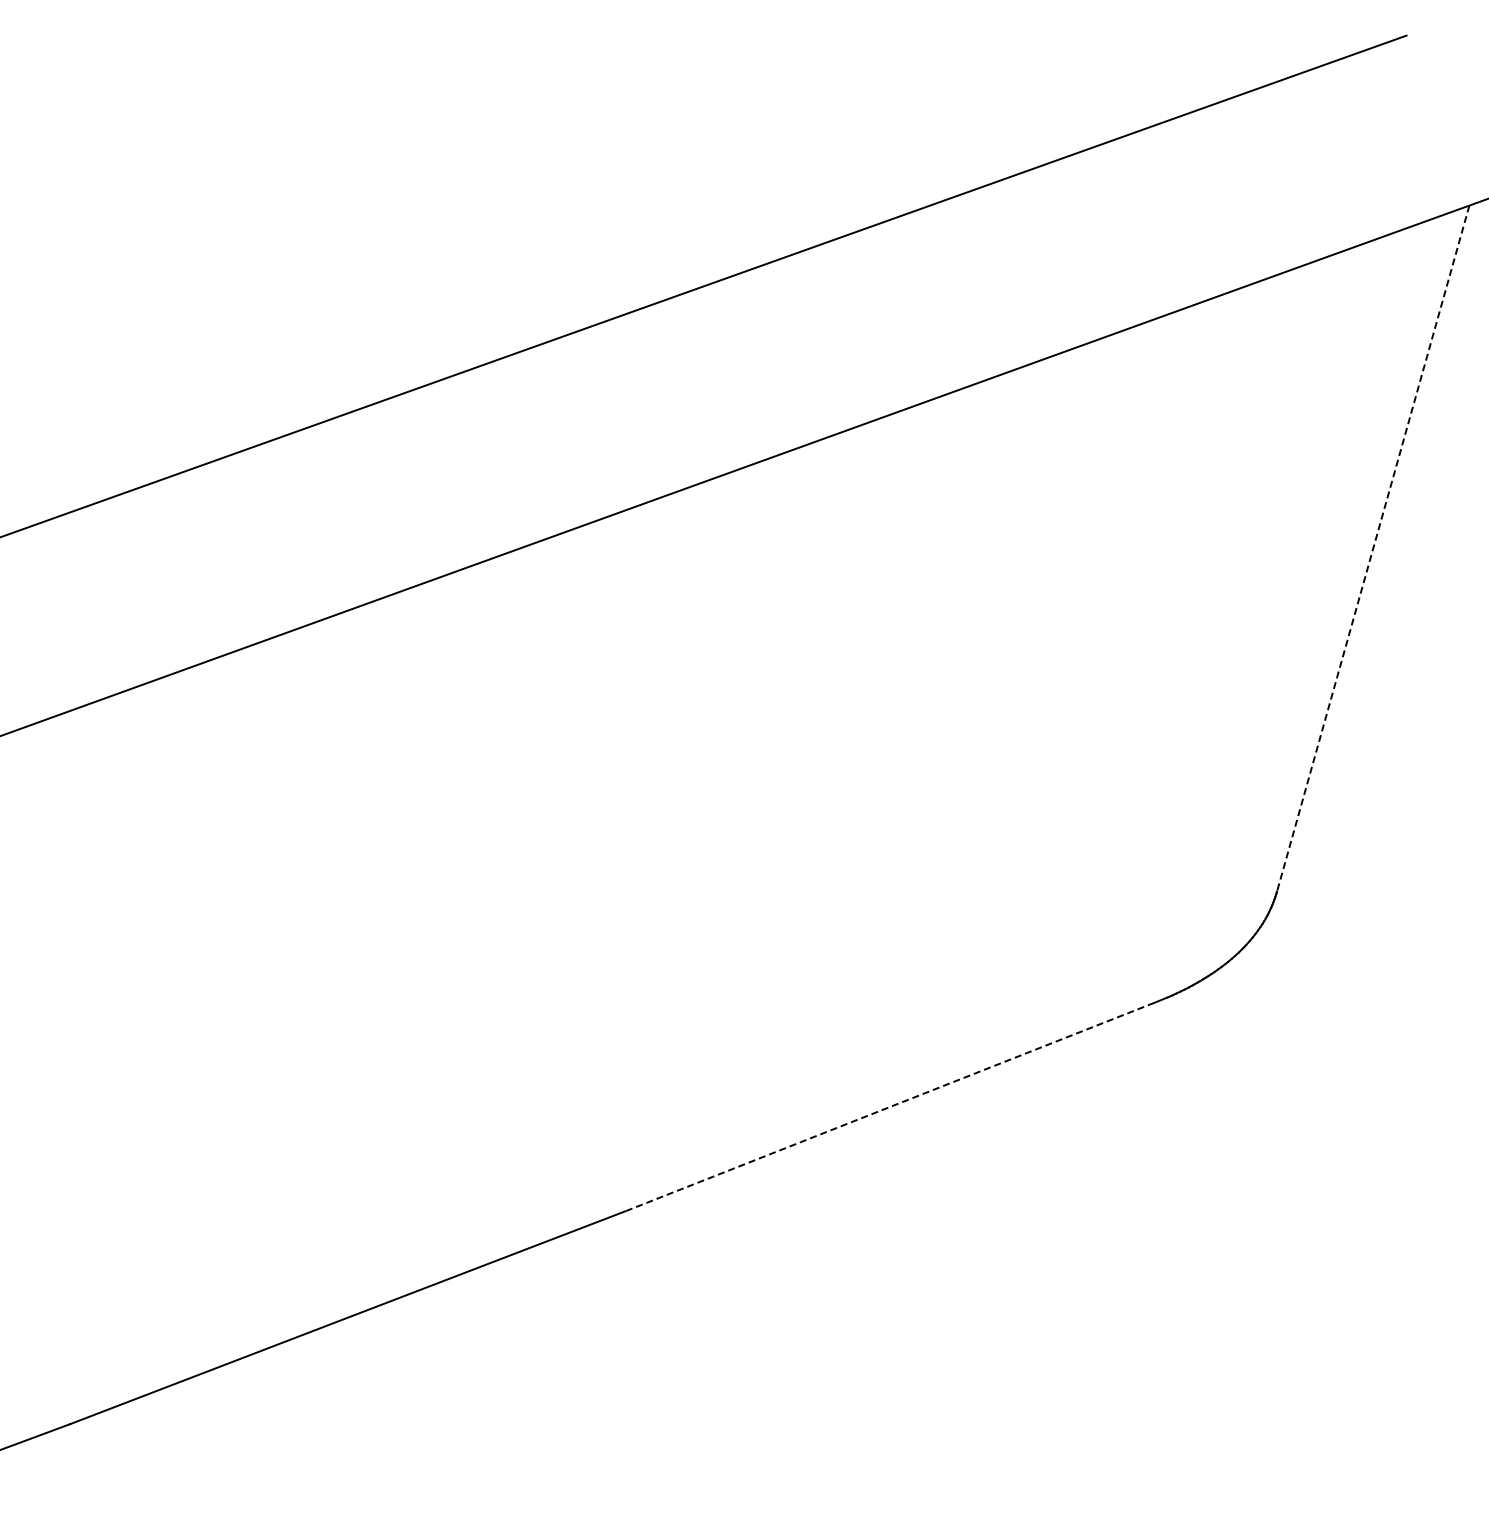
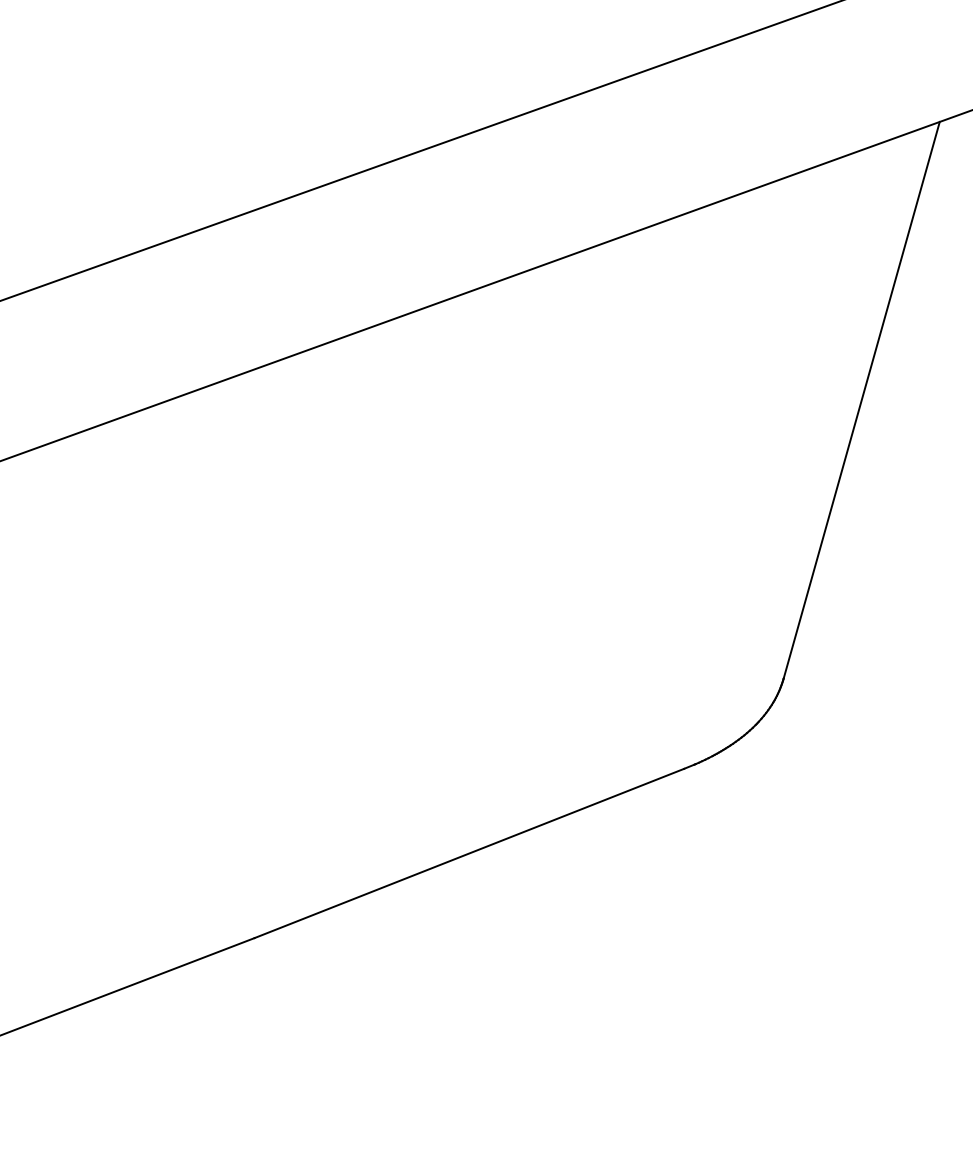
line: (1373, 548) -> (861, 400), dashed -> solid
line: (889, 1107) -> (469, 853), dashed -> solid

